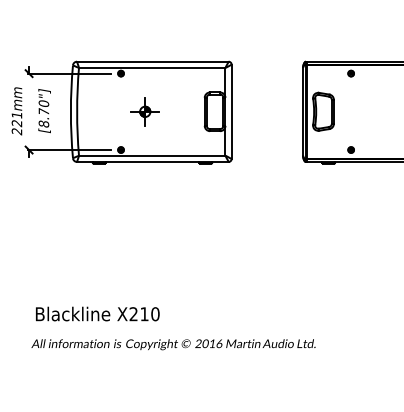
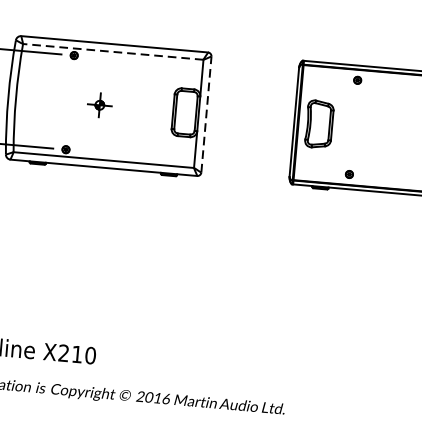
line: (151, 67) -> (112, 51), solid -> dashed
part: (144, 111) -> (99, 104), size x0.7
line: (231, 111) -> (206, 114), solid -> dashed

